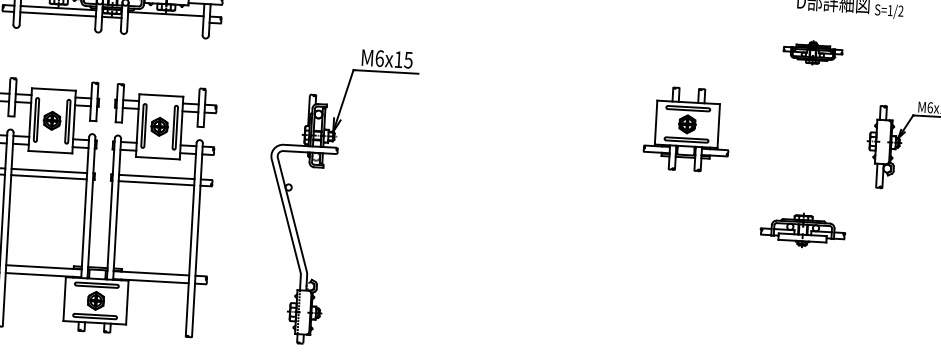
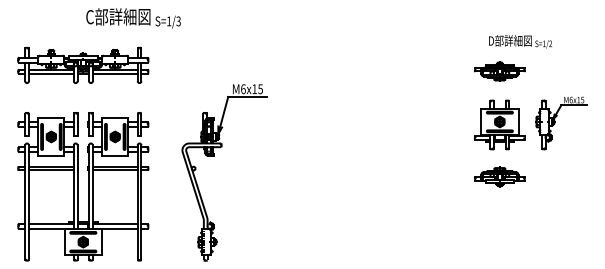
line: (164, 20) -> (114, 73), added
part: (812, 52) -> (499, 71), size x1.43
part: (686, 128) -> (499, 124), moved

